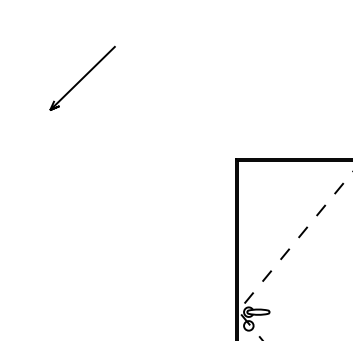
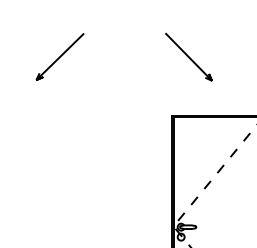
line: (258, 78) -> (188, 56), added

